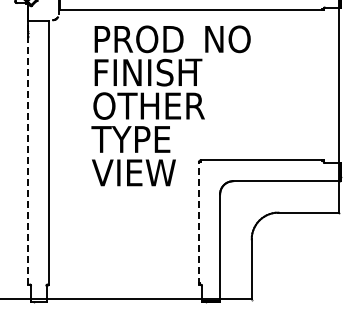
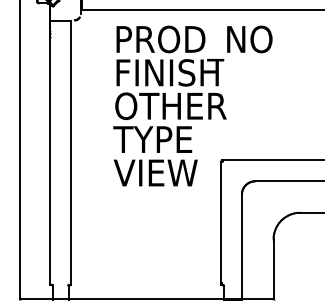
line: (28, 147) -> (50, 147), dashed -> solid
line: (199, 223) -> (221, 223), dashed -> solid

